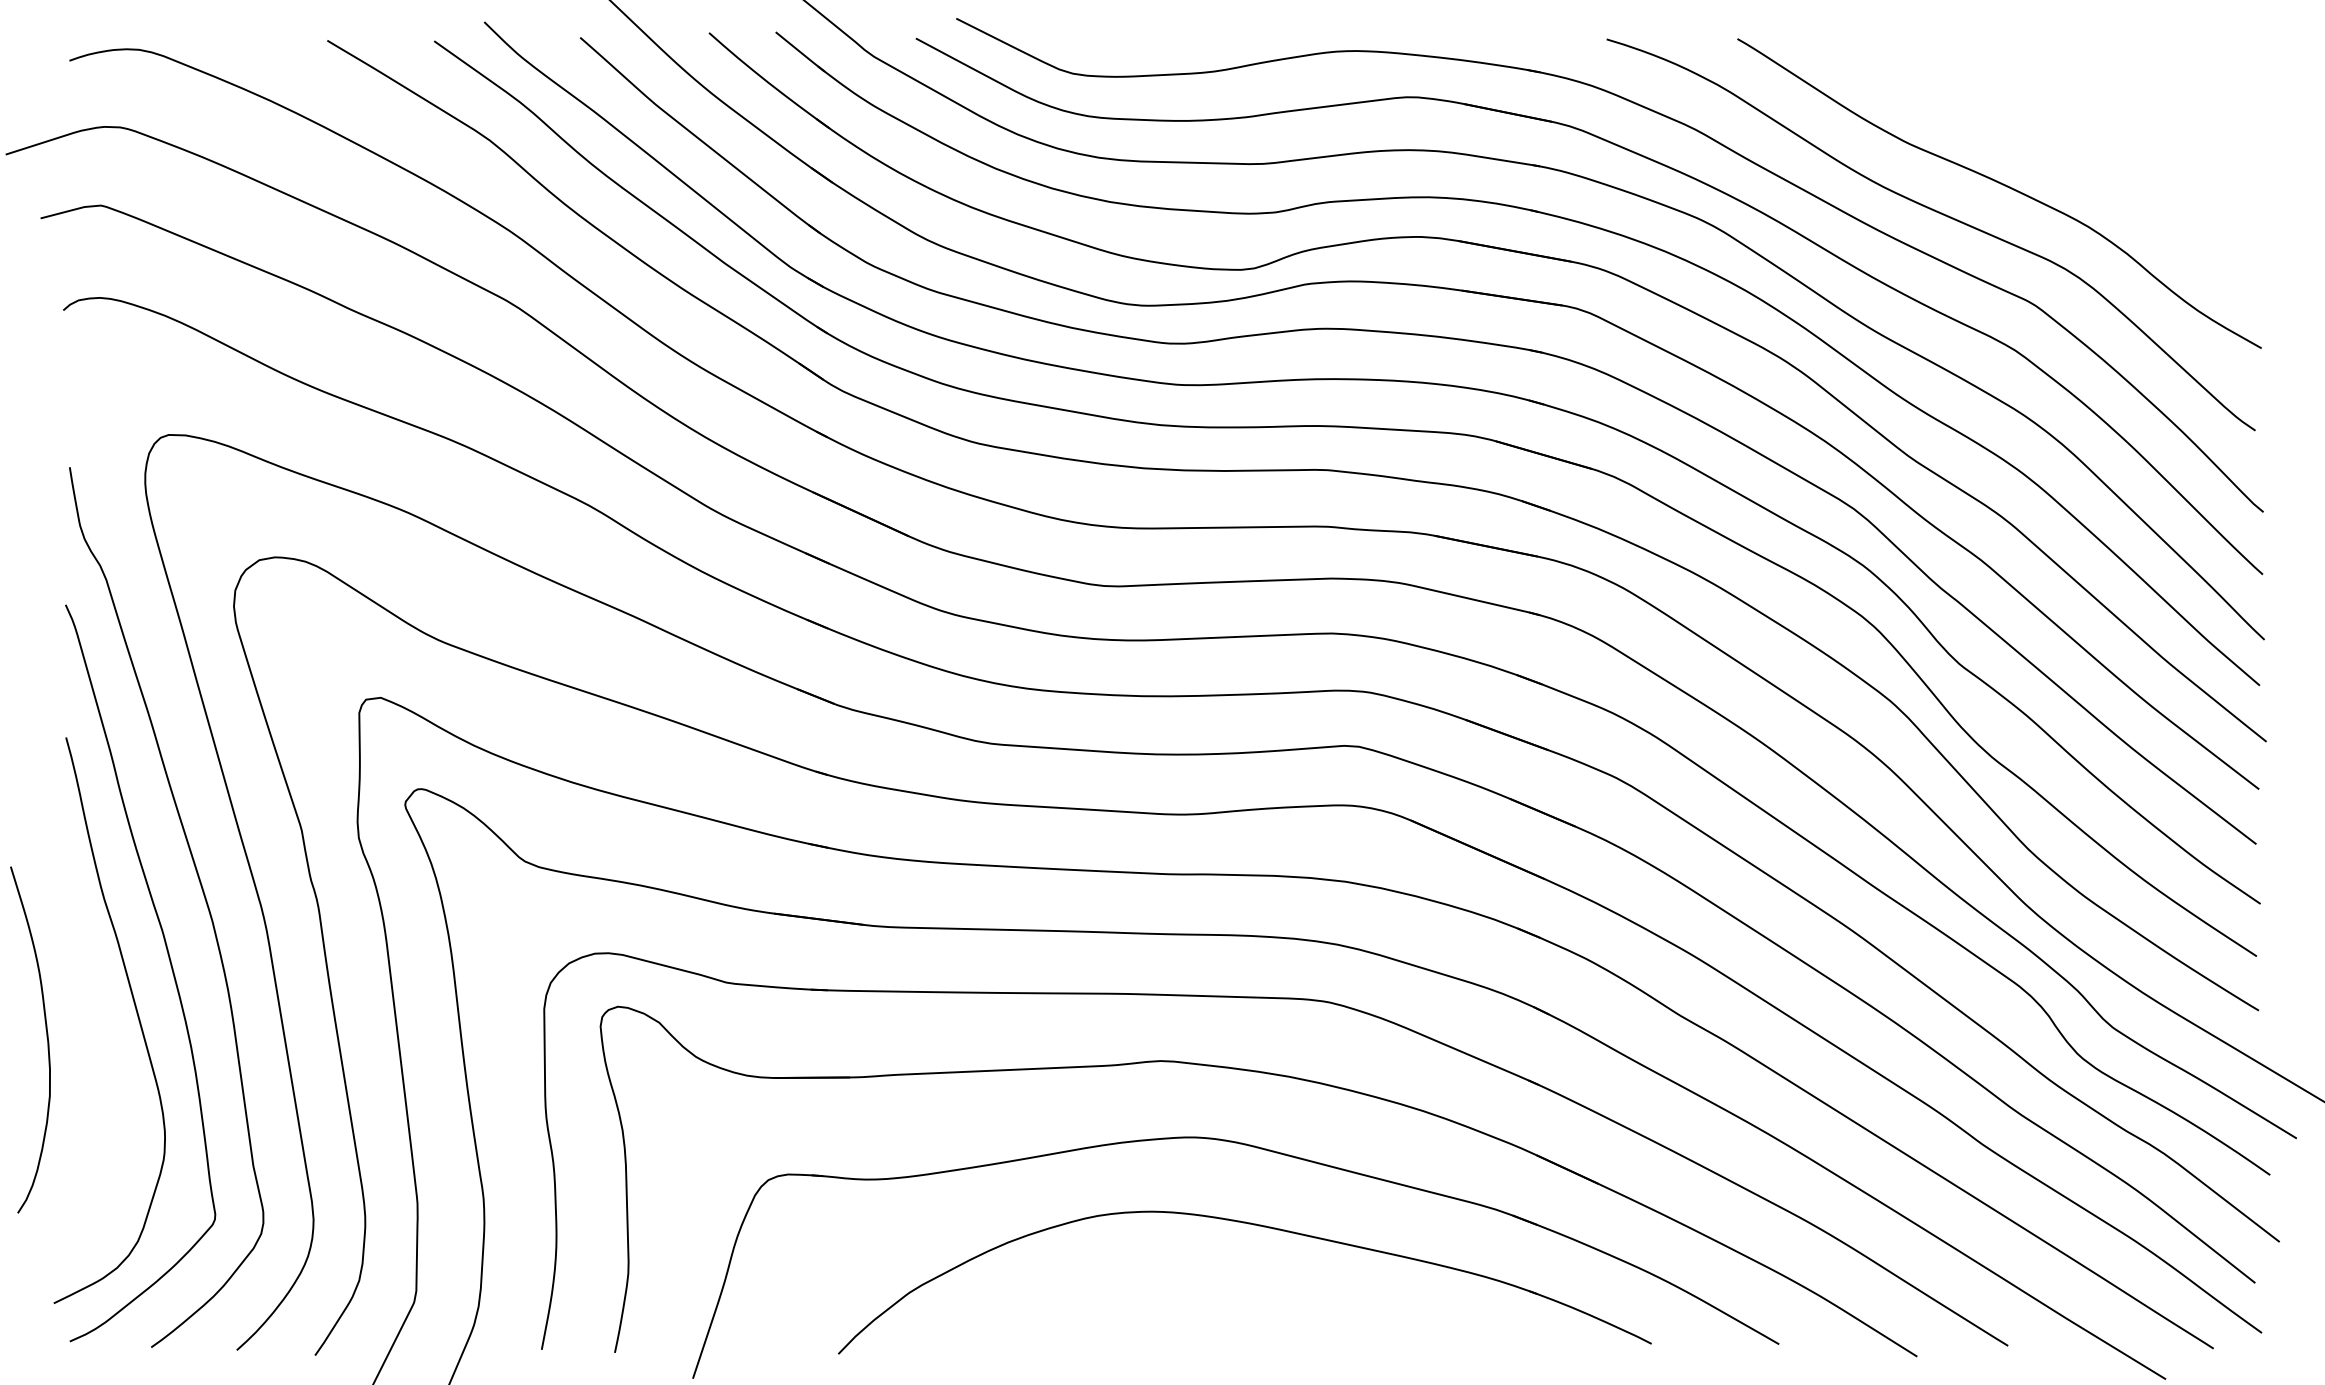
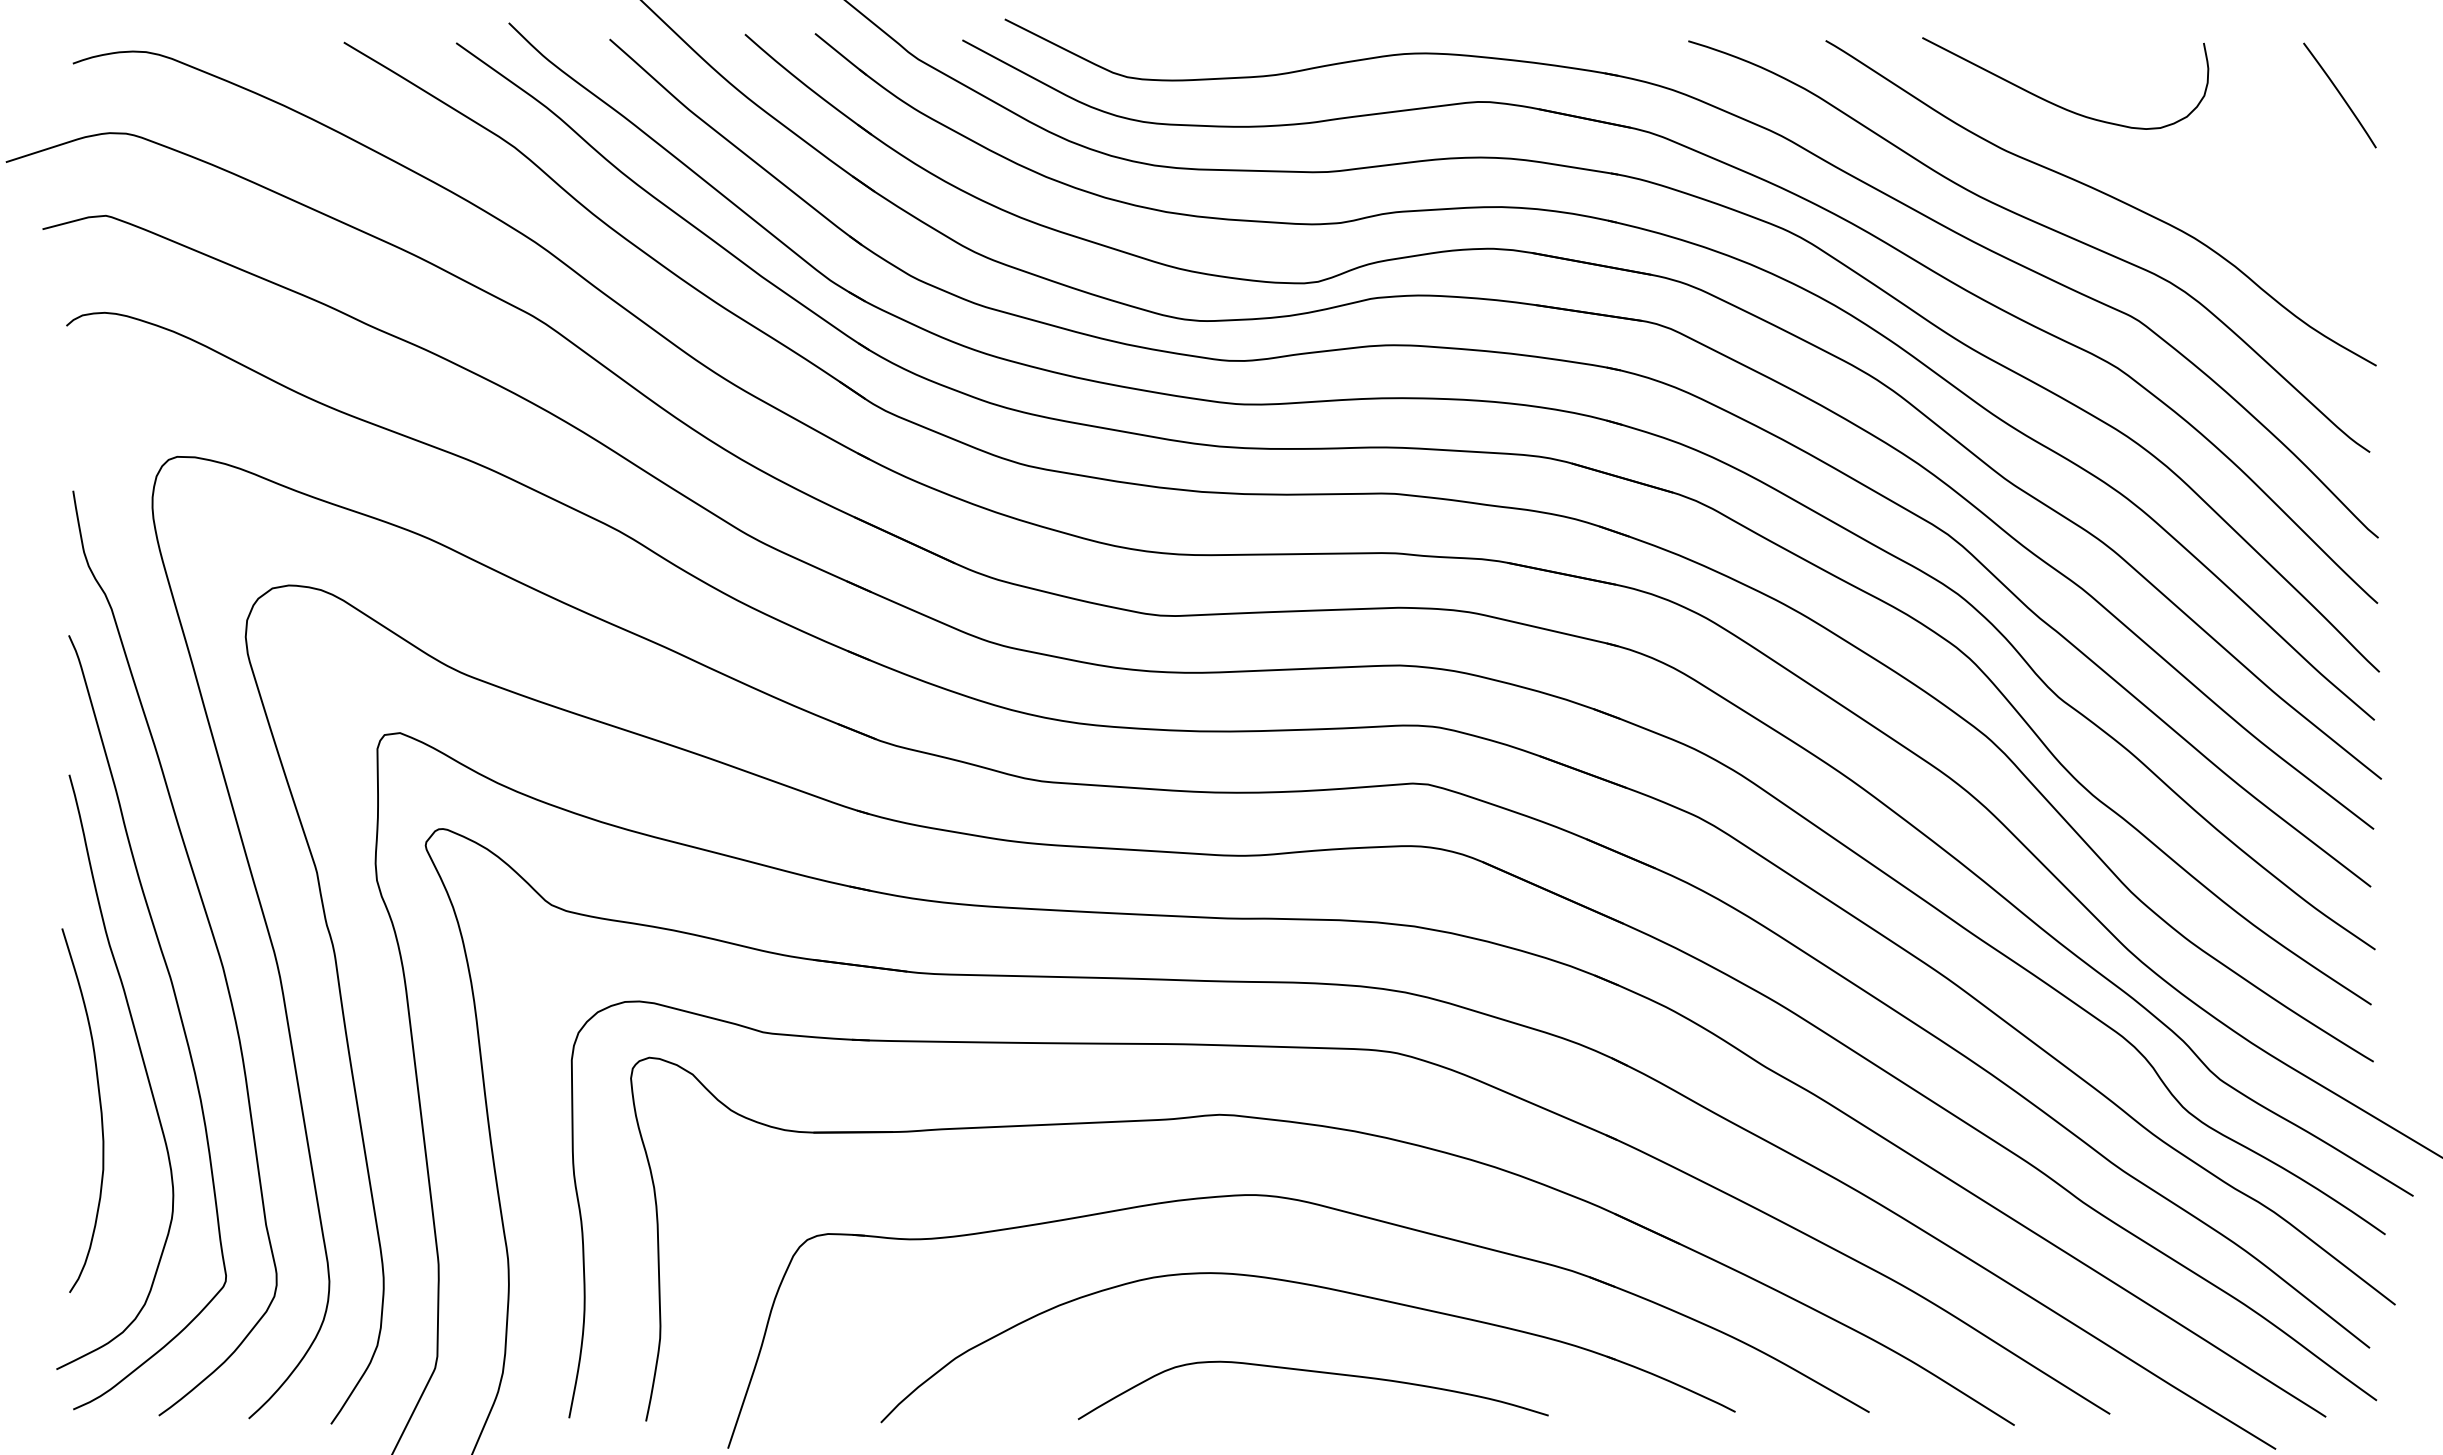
curve: (2226, 90) -> (2339, 94), added
curve: (1956, 98) -> (2055, 103), added
curve: (46, 1035) -> (99, 1105), moved
curve: (1249, 1306) -> (1312, 1372), added

